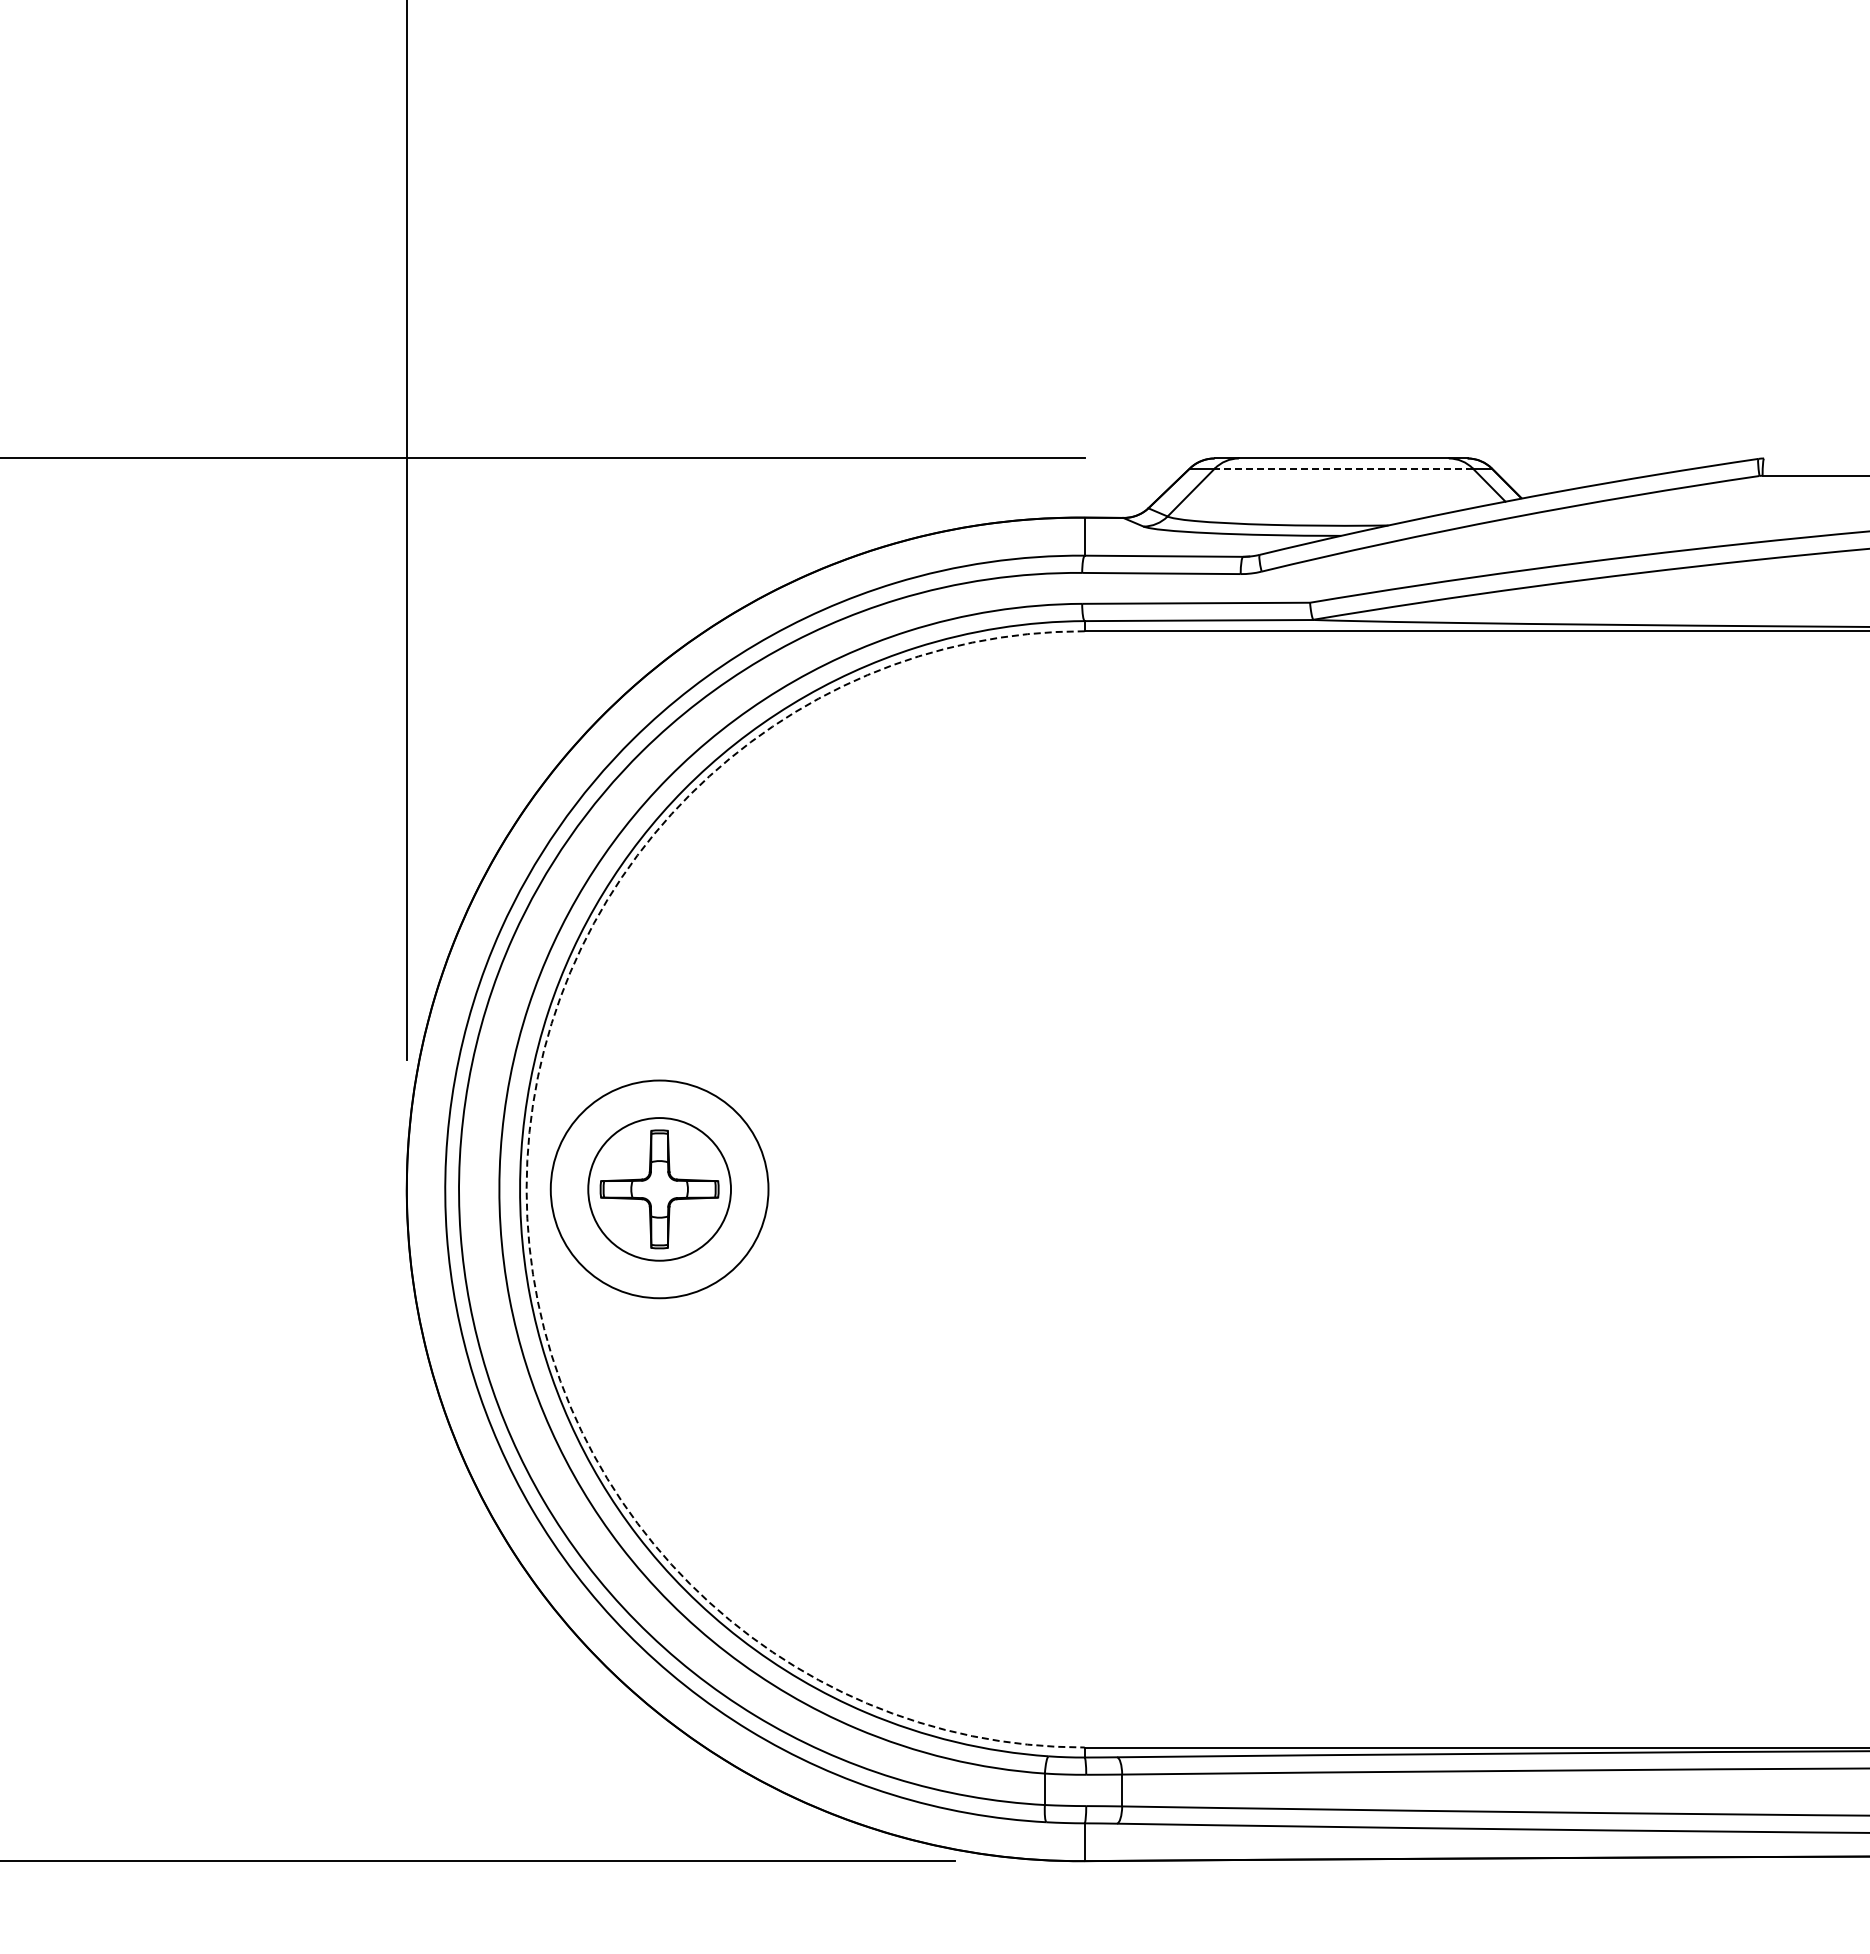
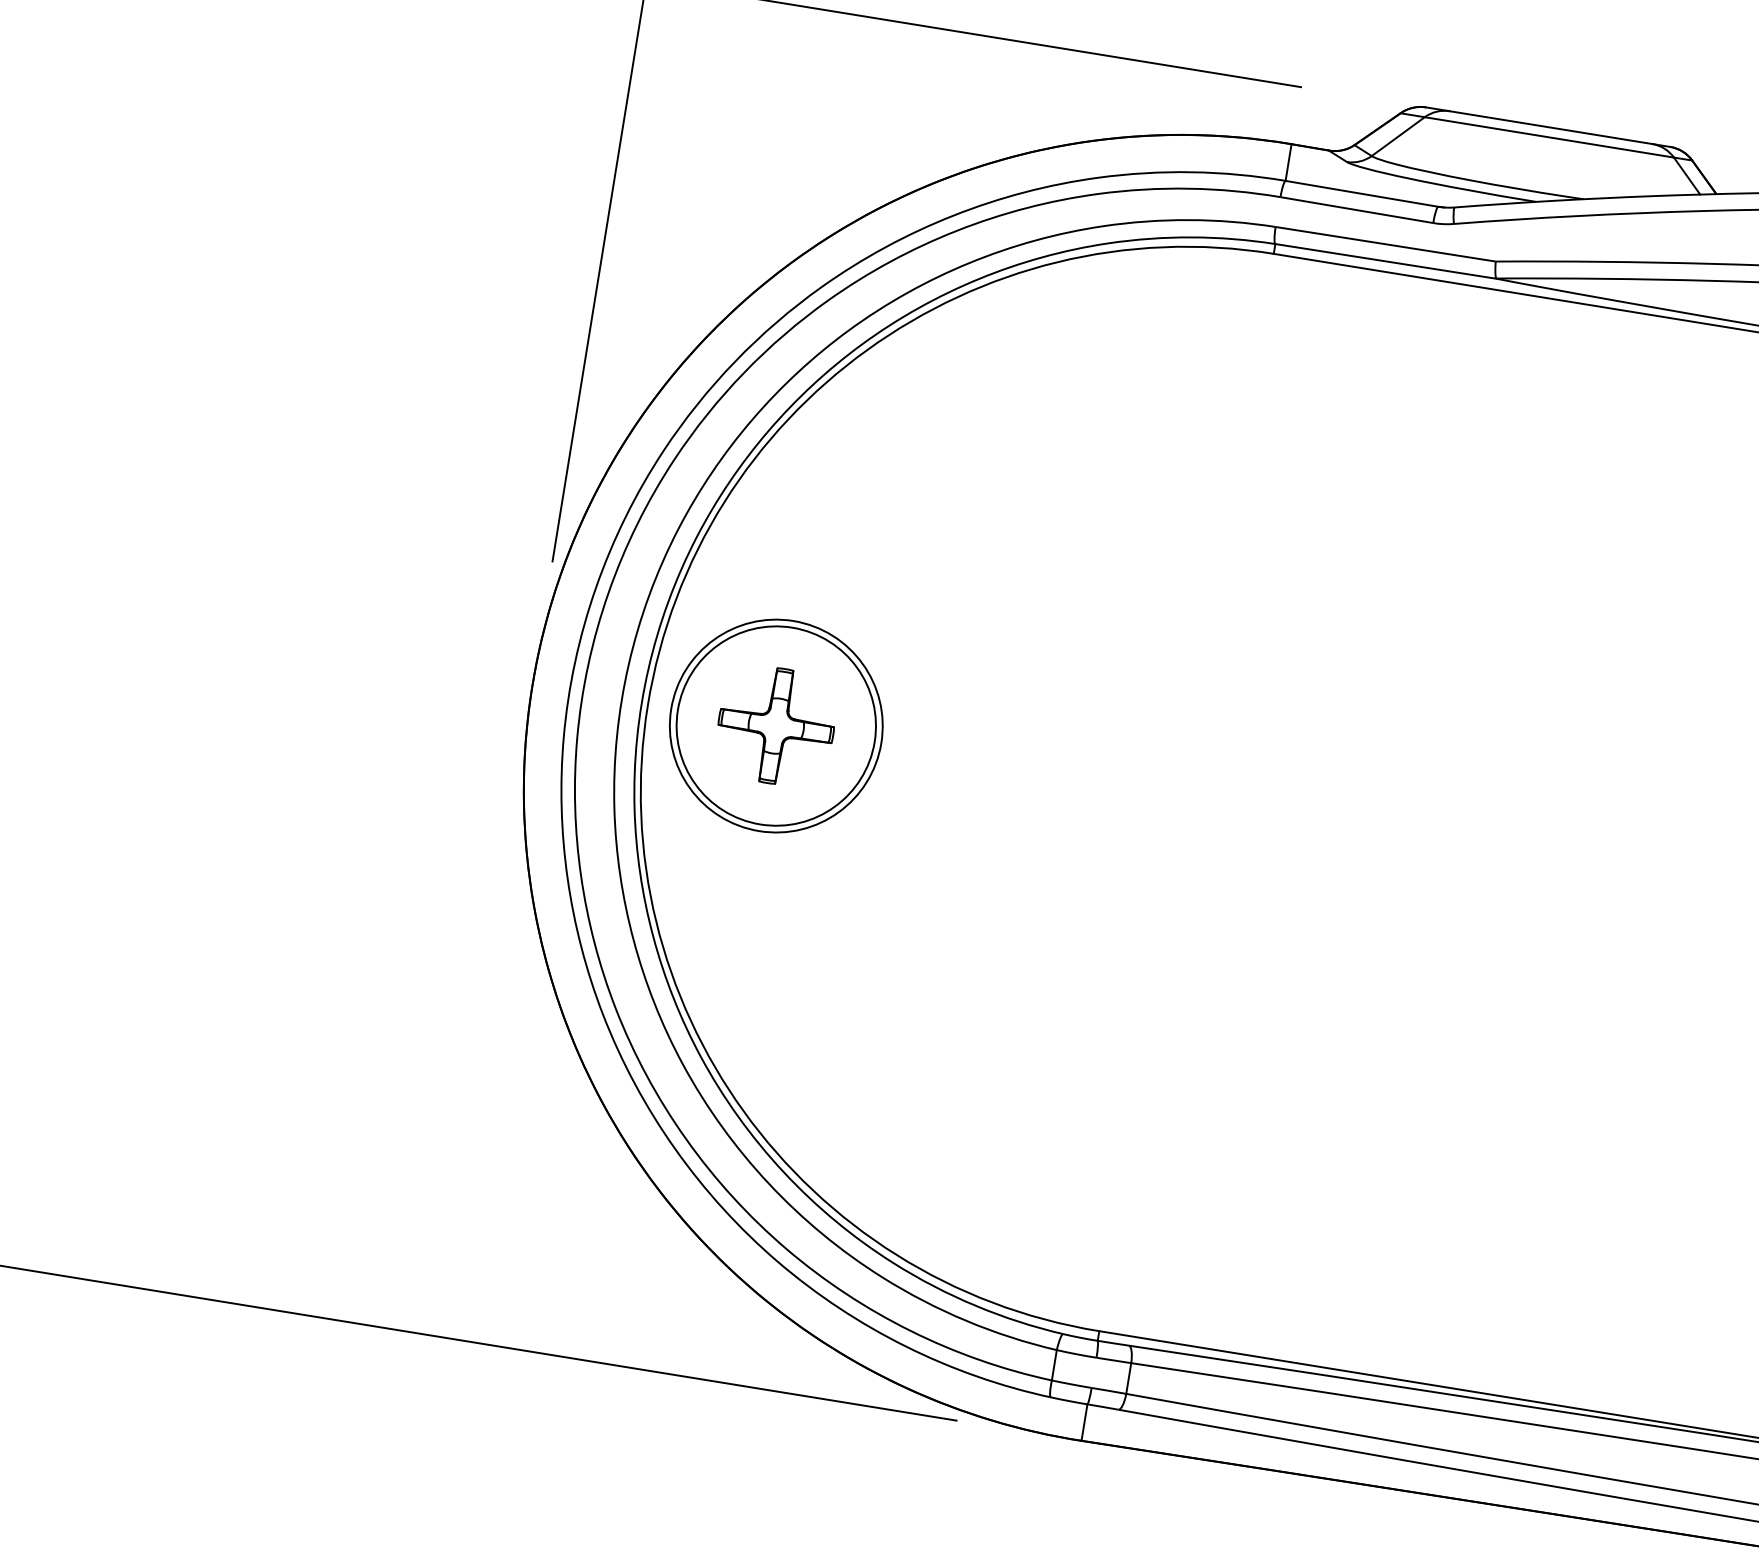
line: (1343, 468) -> (1549, 137), dashed -> solid
arc: (526, 1189) -> (647, 705), dashed -> solid
circle: (659, 1189) -> (776, 726), size x1.43

